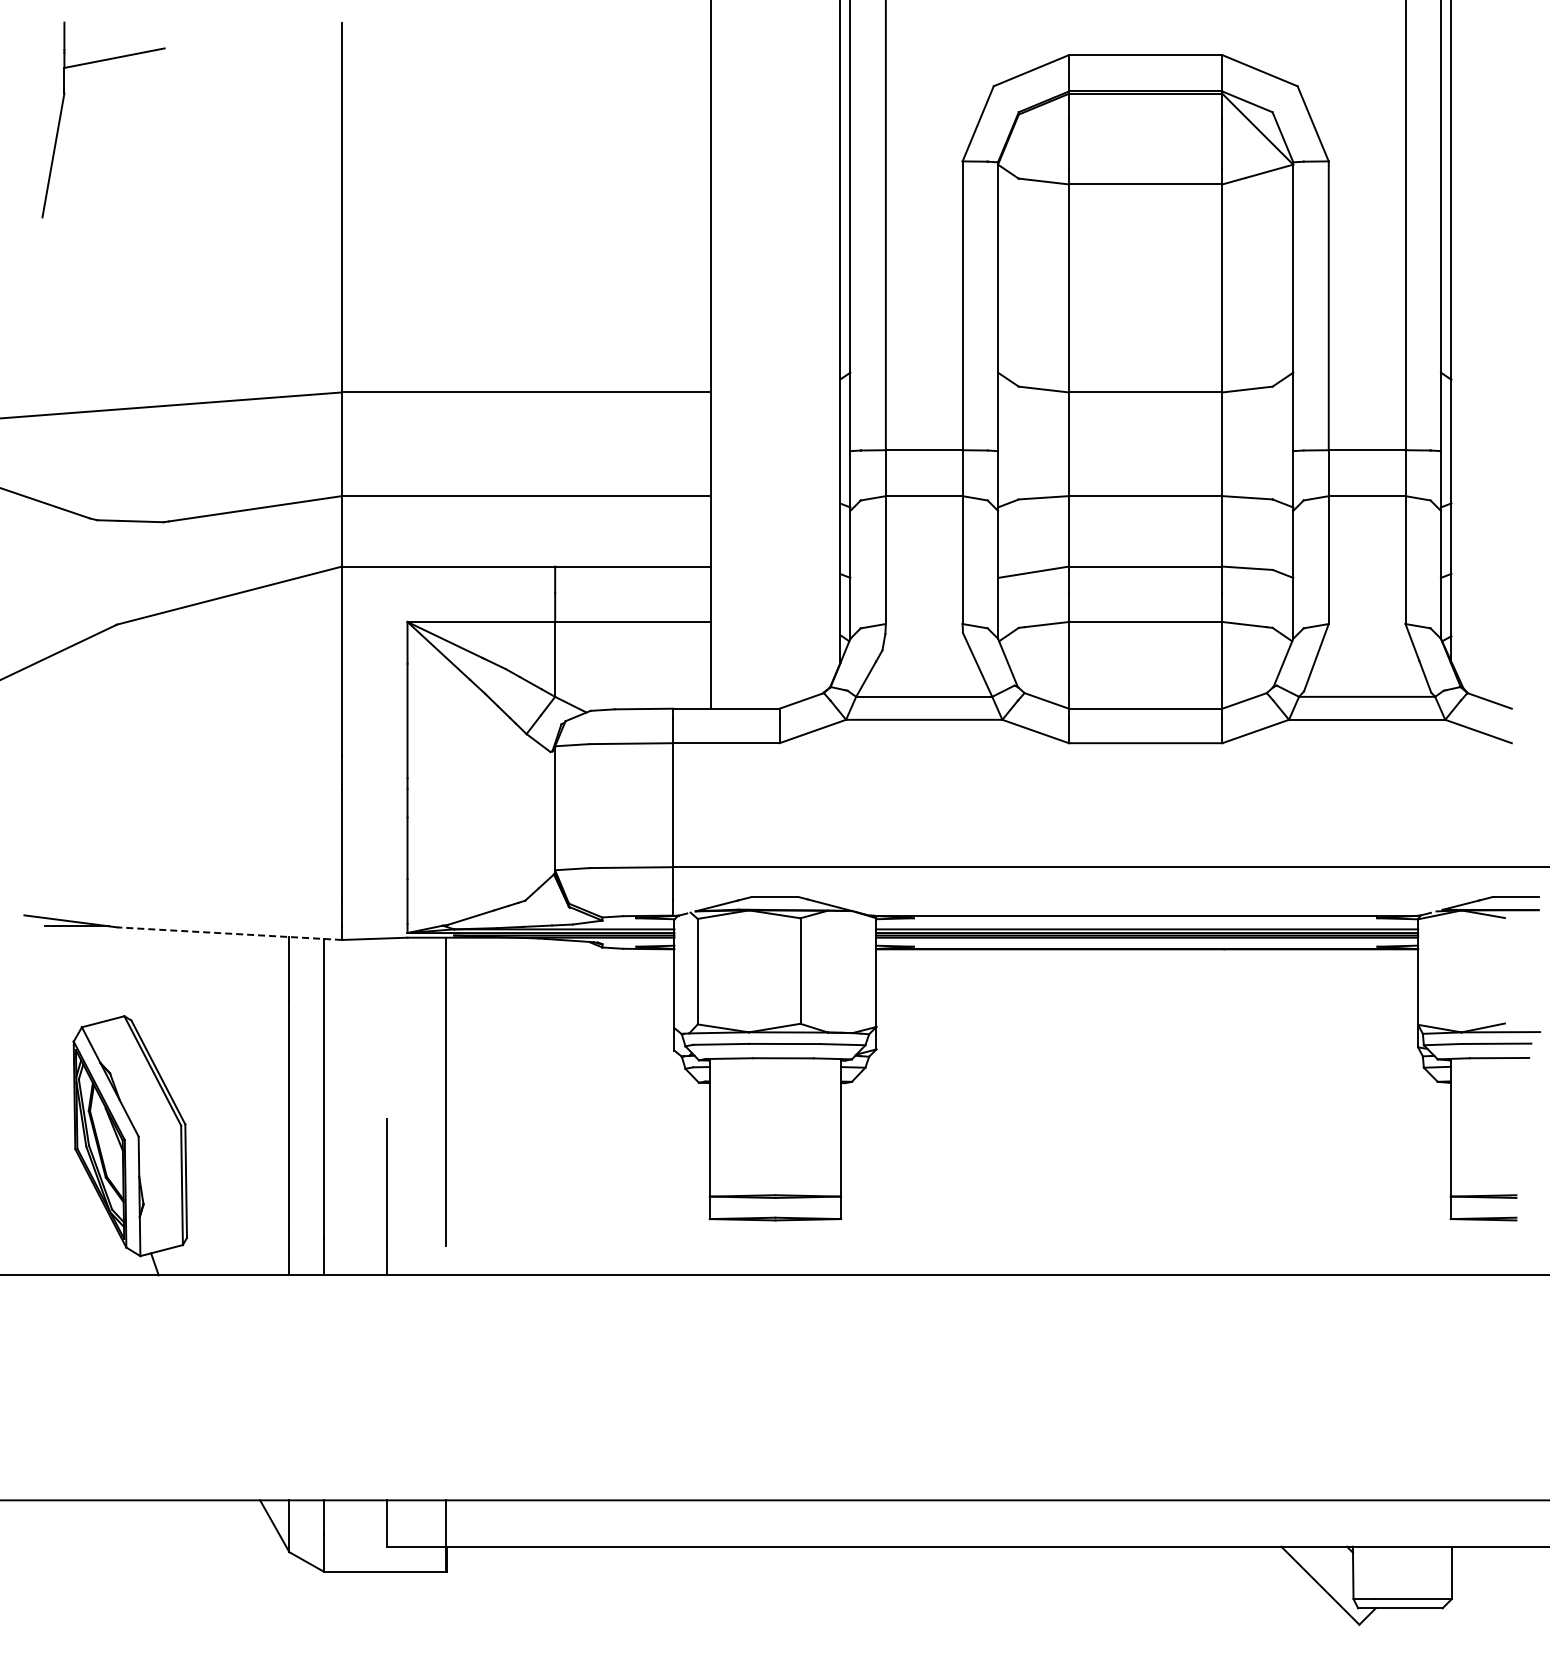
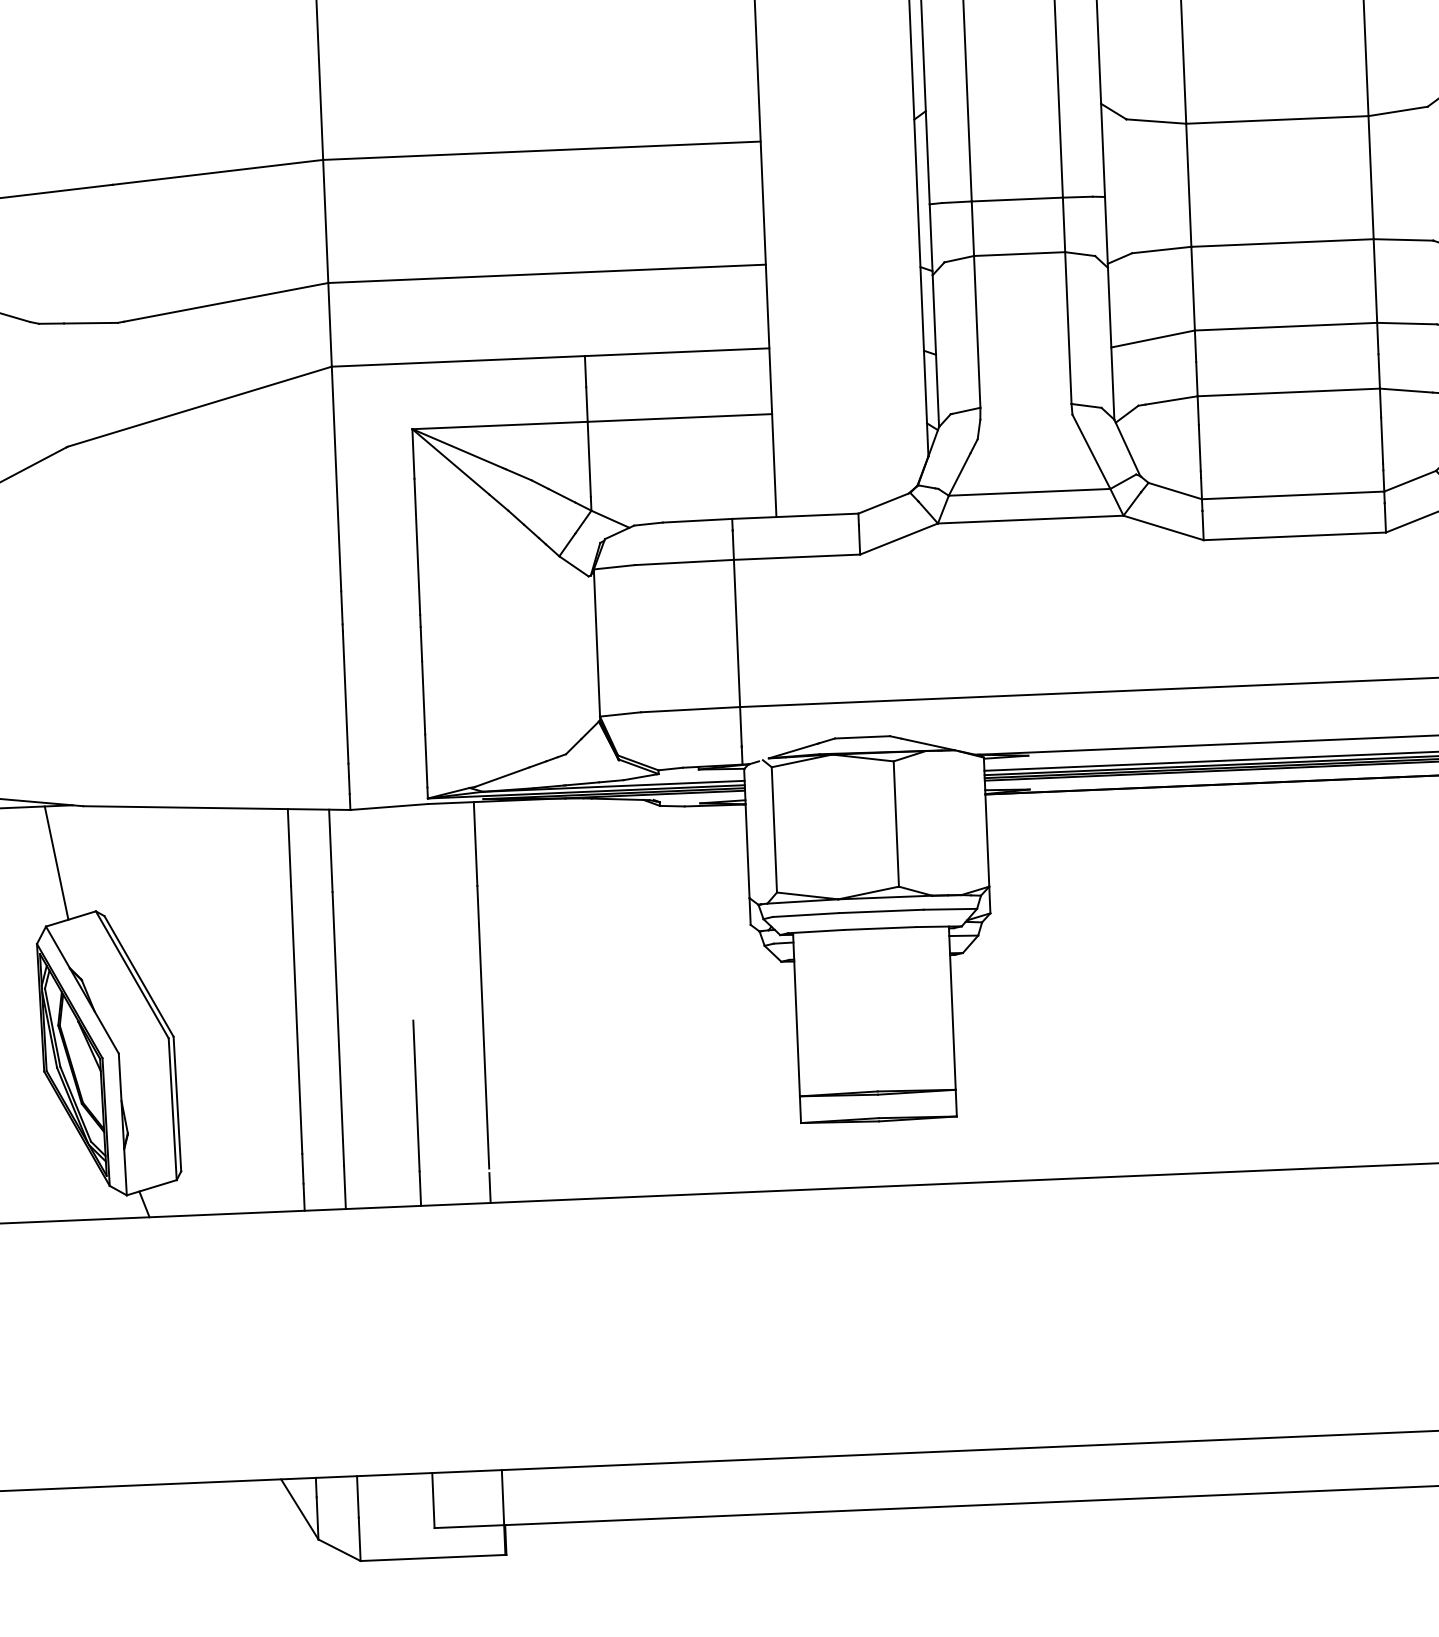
line: (229, 933) -> (216, 807), dashed -> solid
line: (93, 974) -> (57, 863), added
line: (446, 1262) -> (490, 1187), added

